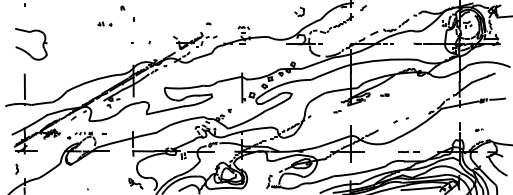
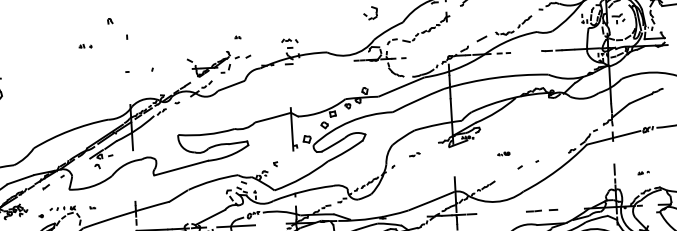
part: (105, 24) -> (86, 46), size x0.62
part: (384, 94) -> (503, 153), moved
part: (337, 111) -> (414, 154), moved

